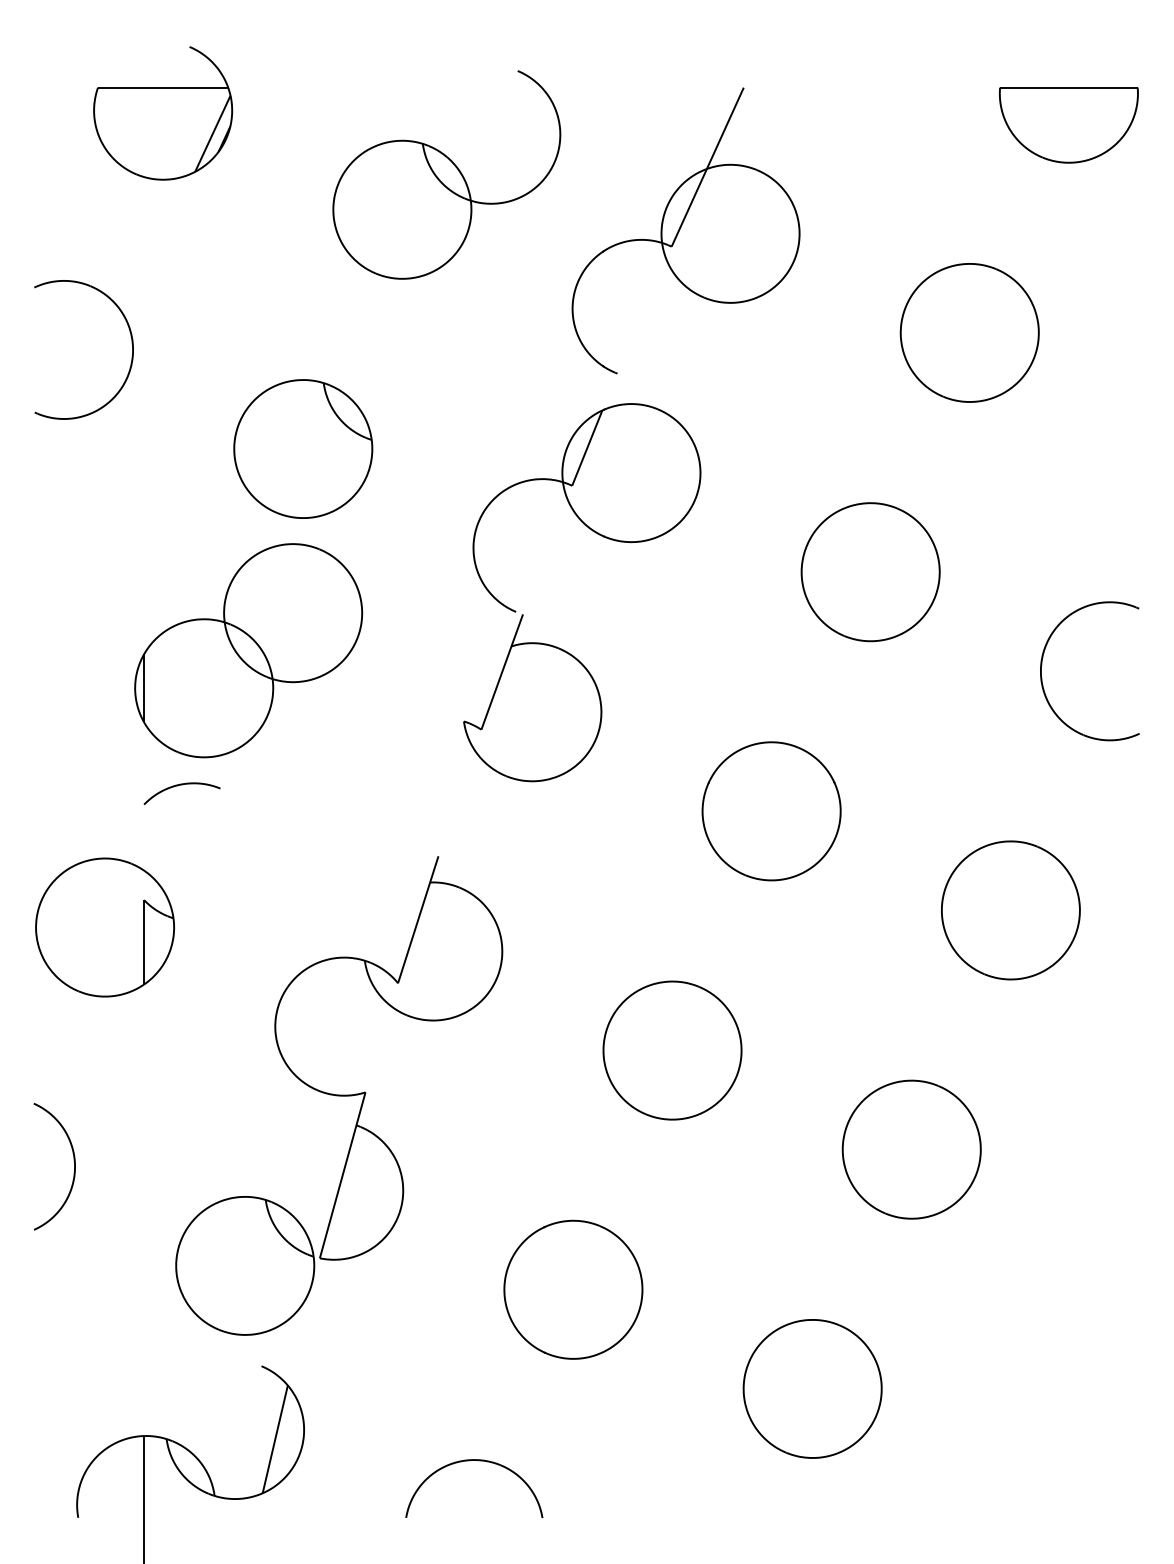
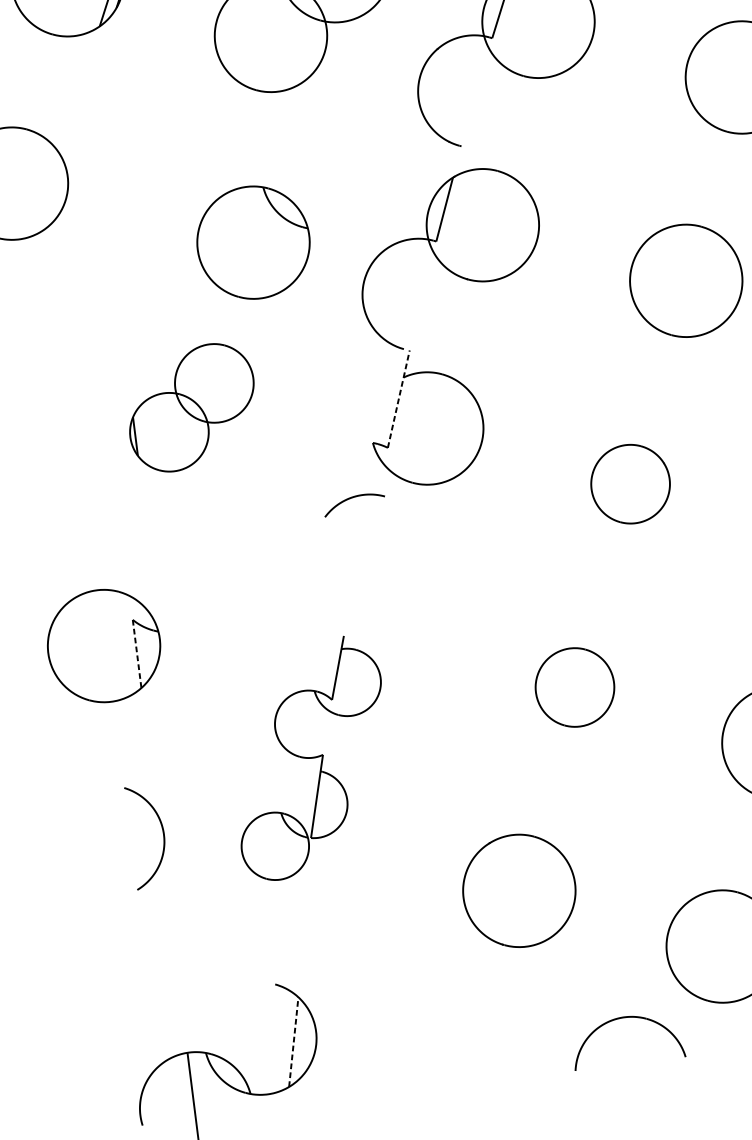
part: (303, 448) -> (253, 242), moved
part: (248, 650) -> (191, 407), size x0.7
line: (502, 671) -> (398, 398), solid -> dashed
curve: (181, 785) -> (353, 497), moved
part: (771, 811) -> (630, 484), size x0.7
line: (144, 942) -> (137, 654), solid -> dashed
part: (672, 1050) -> (574, 687), size x0.7
part: (339, 1095) -> (310, 757), size x0.6
curve: (73, 1160) -> (162, 829), moved
line: (275, 1438) -> (293, 1041), solid -> dashed
part: (470, 1461) -> (621, 1018), moved

